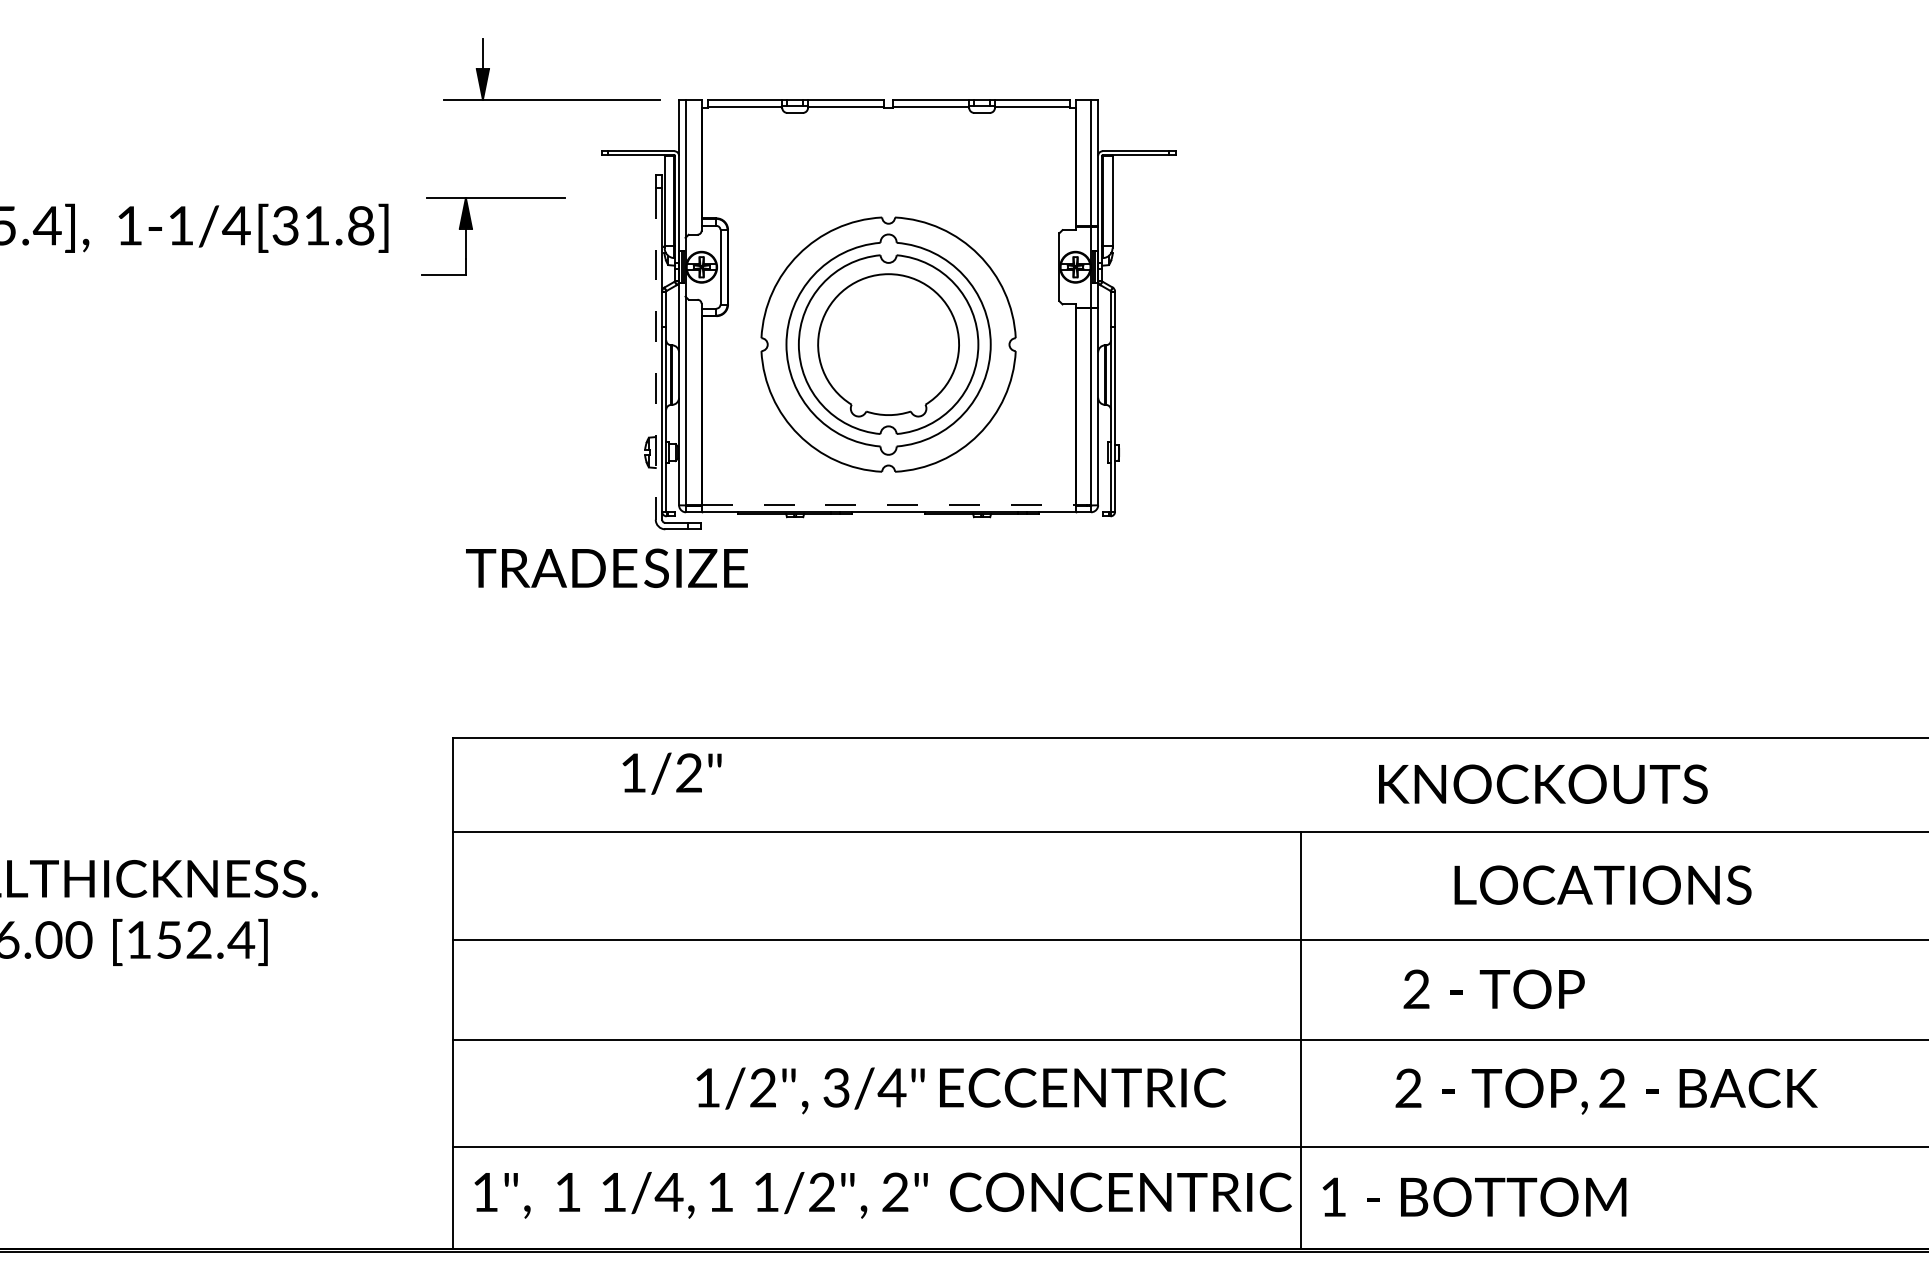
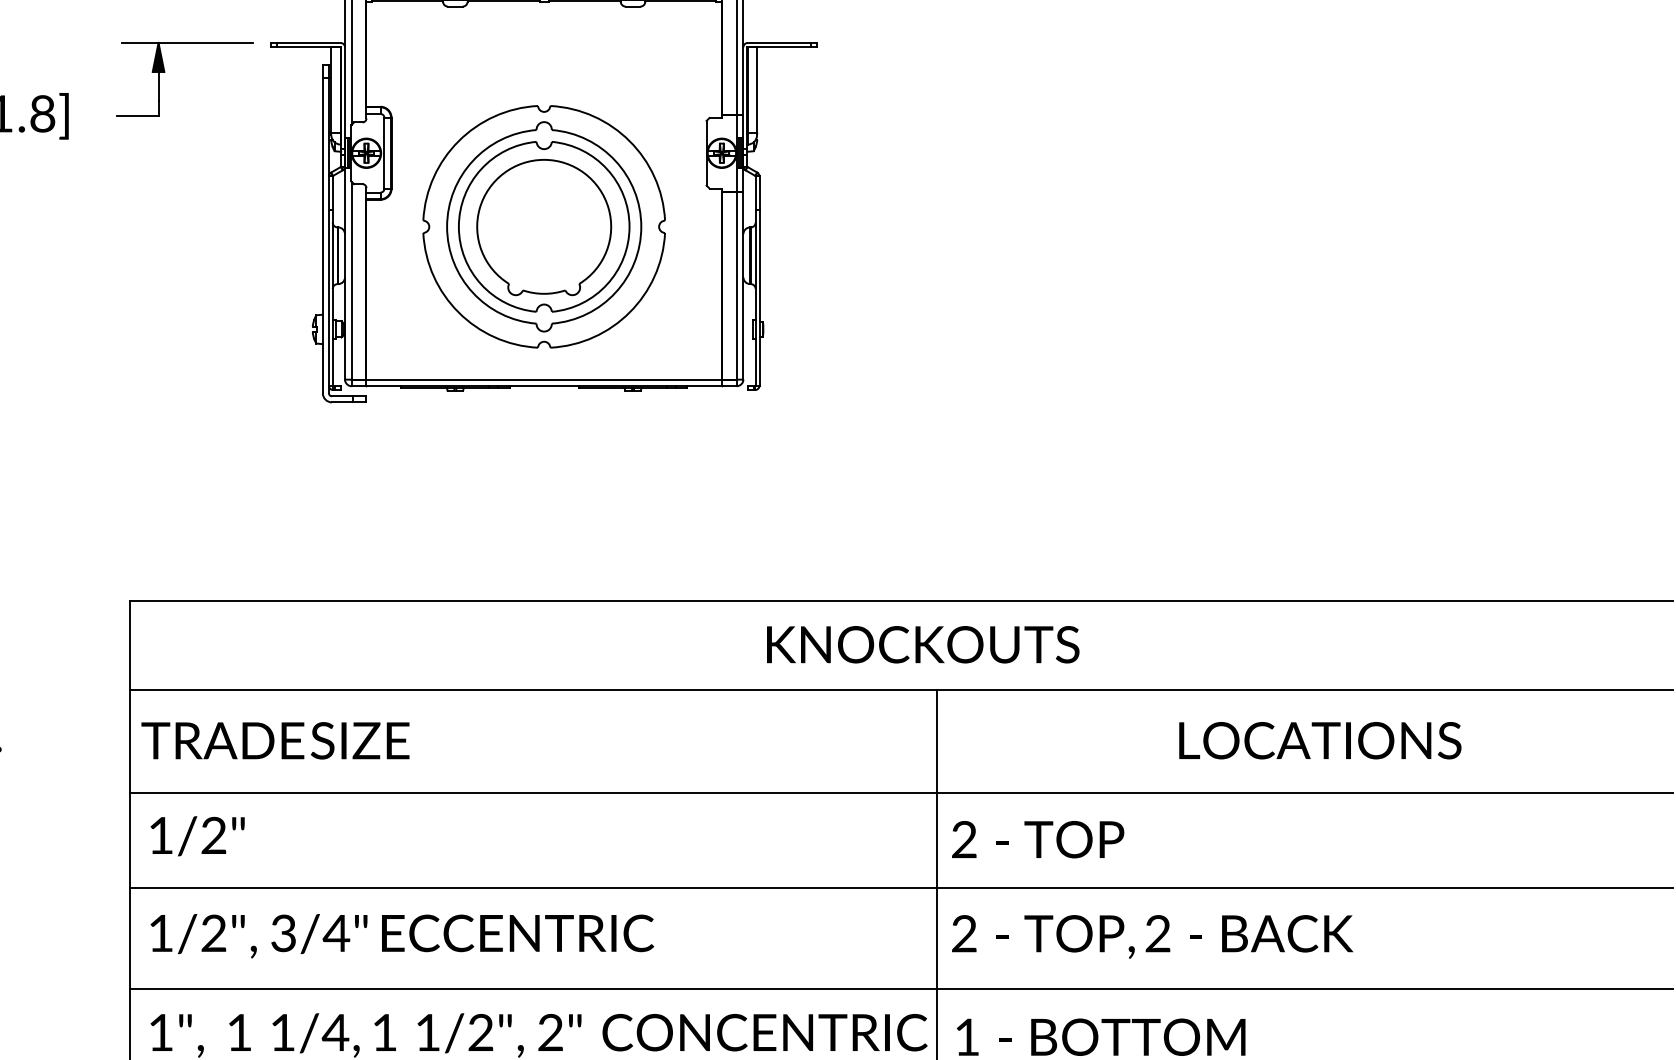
part: (472, 229) -> (164, 72), moved
line: (655, 354) -> (322, 236), dashed -> solid
line: (888, 505) -> (544, 379), dashed -> solid
text: (606, 567) -> (275, 740), moved
text: (671, 773) -> (197, 836), moved
text: (1543, 783) -> (923, 644), moved
text: (1602, 884) -> (1319, 740), moved
text: (1493, 988) -> (1037, 838), moved
text: (961, 1090) -> (402, 935), moved
text: (1606, 1091) -> (1152, 936), moved

